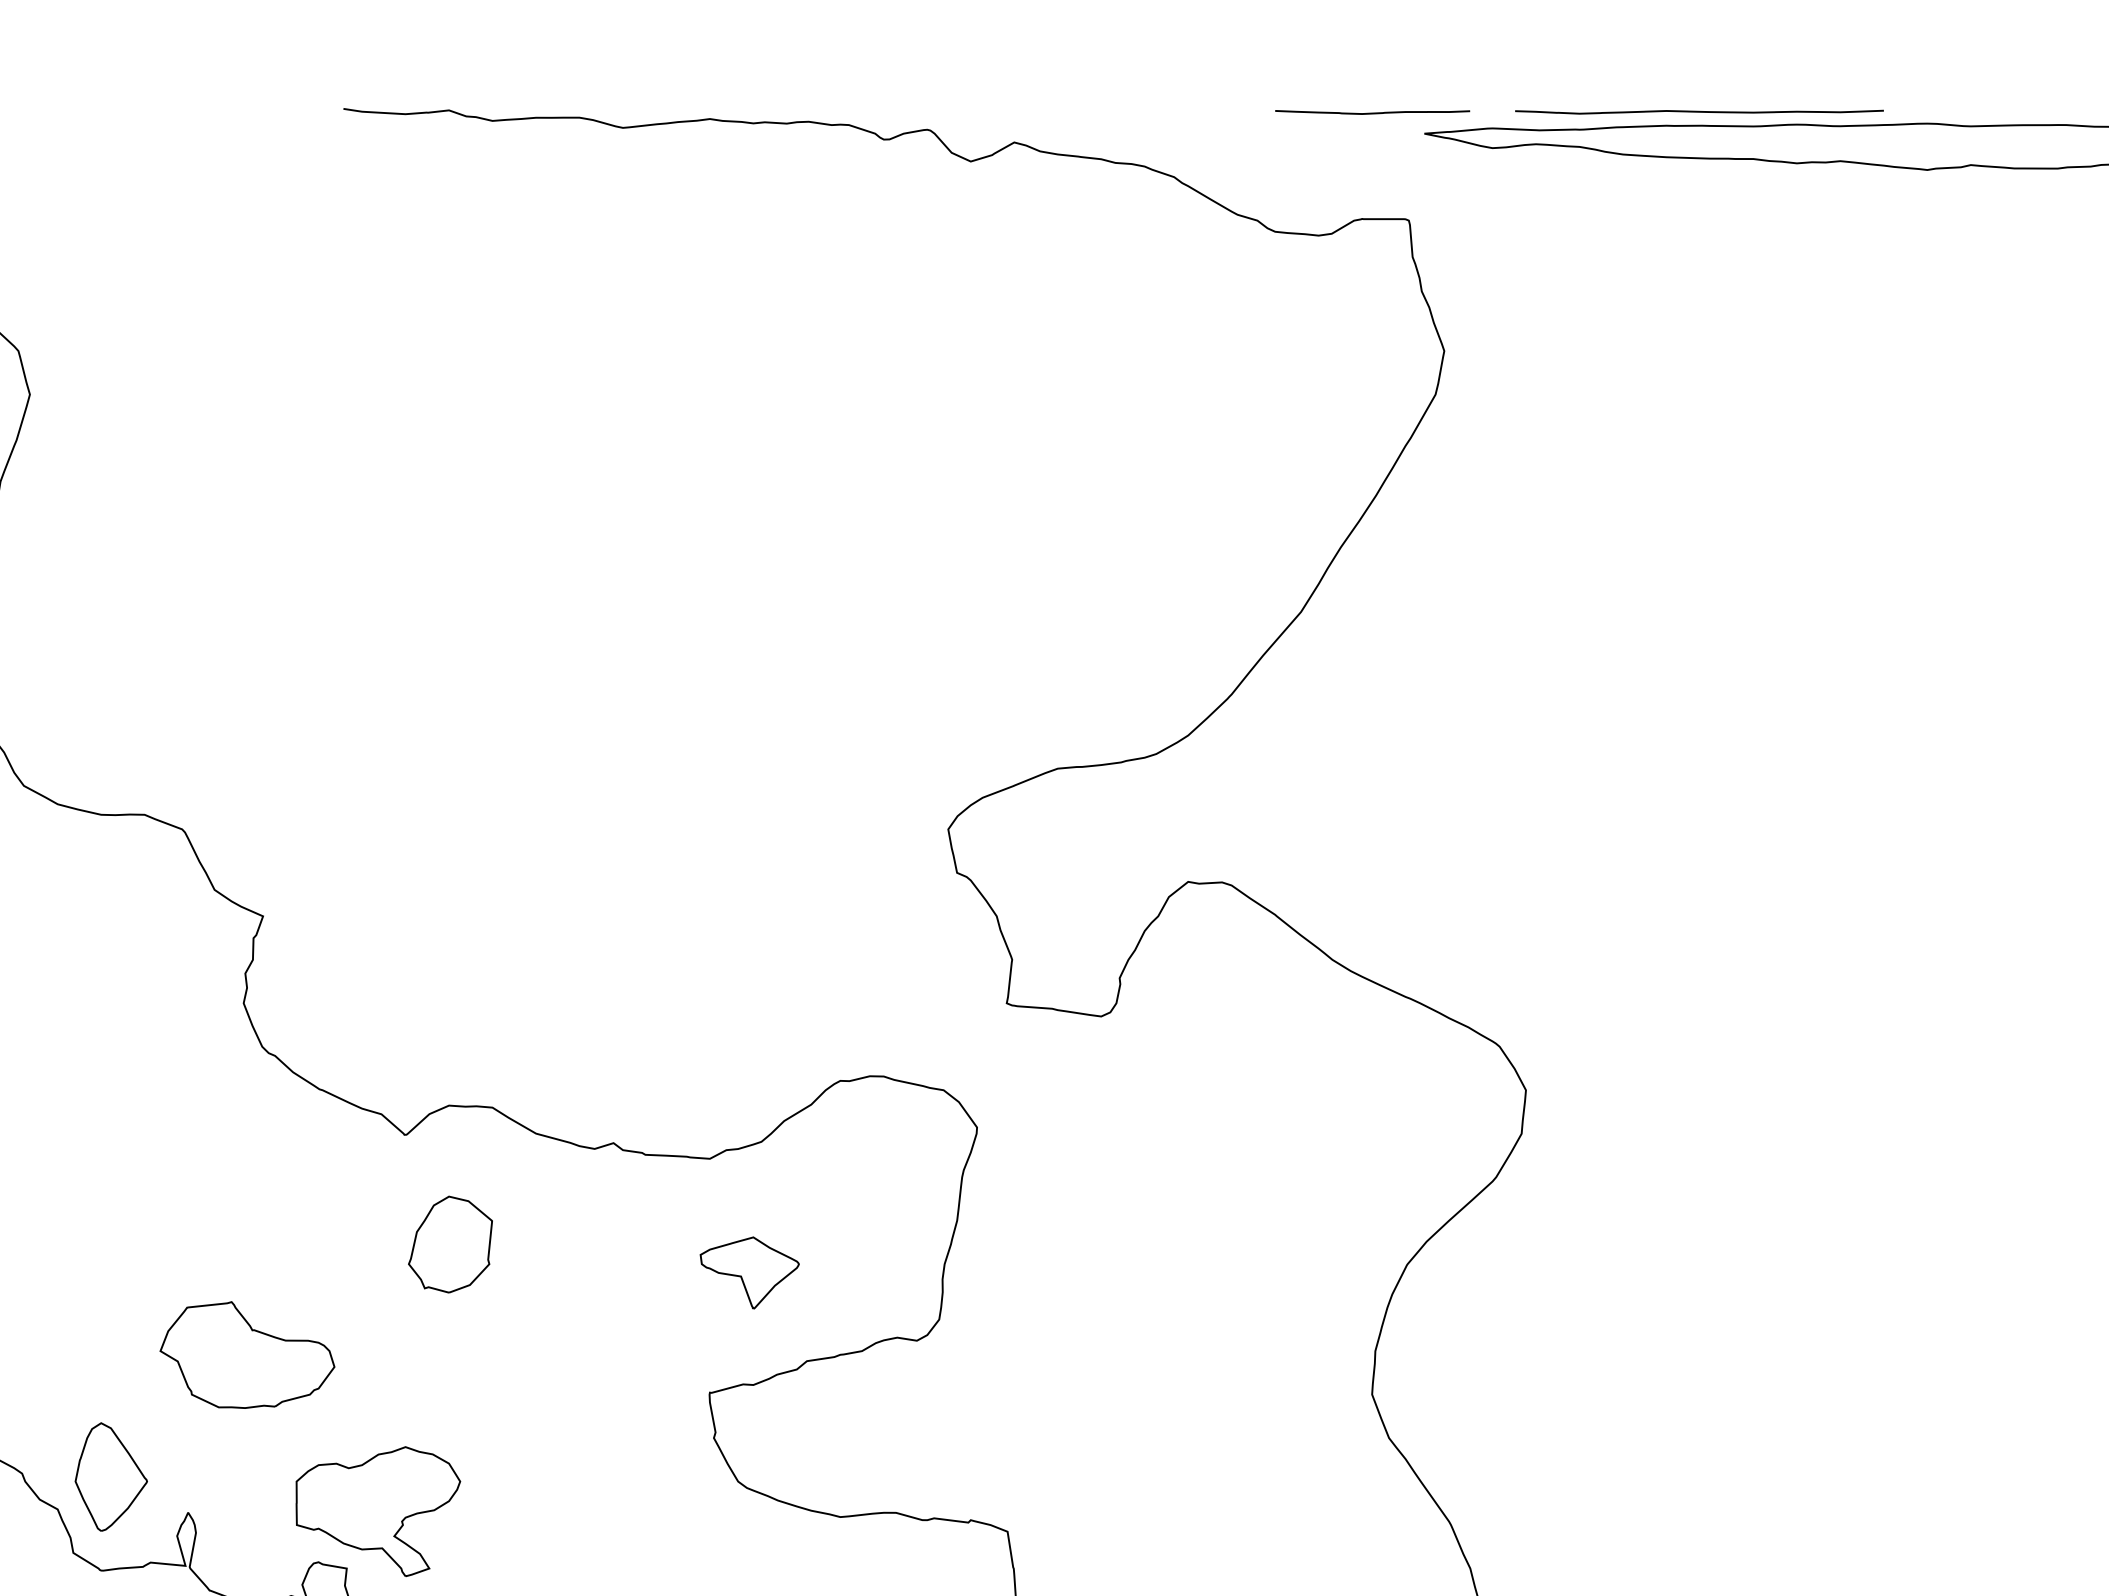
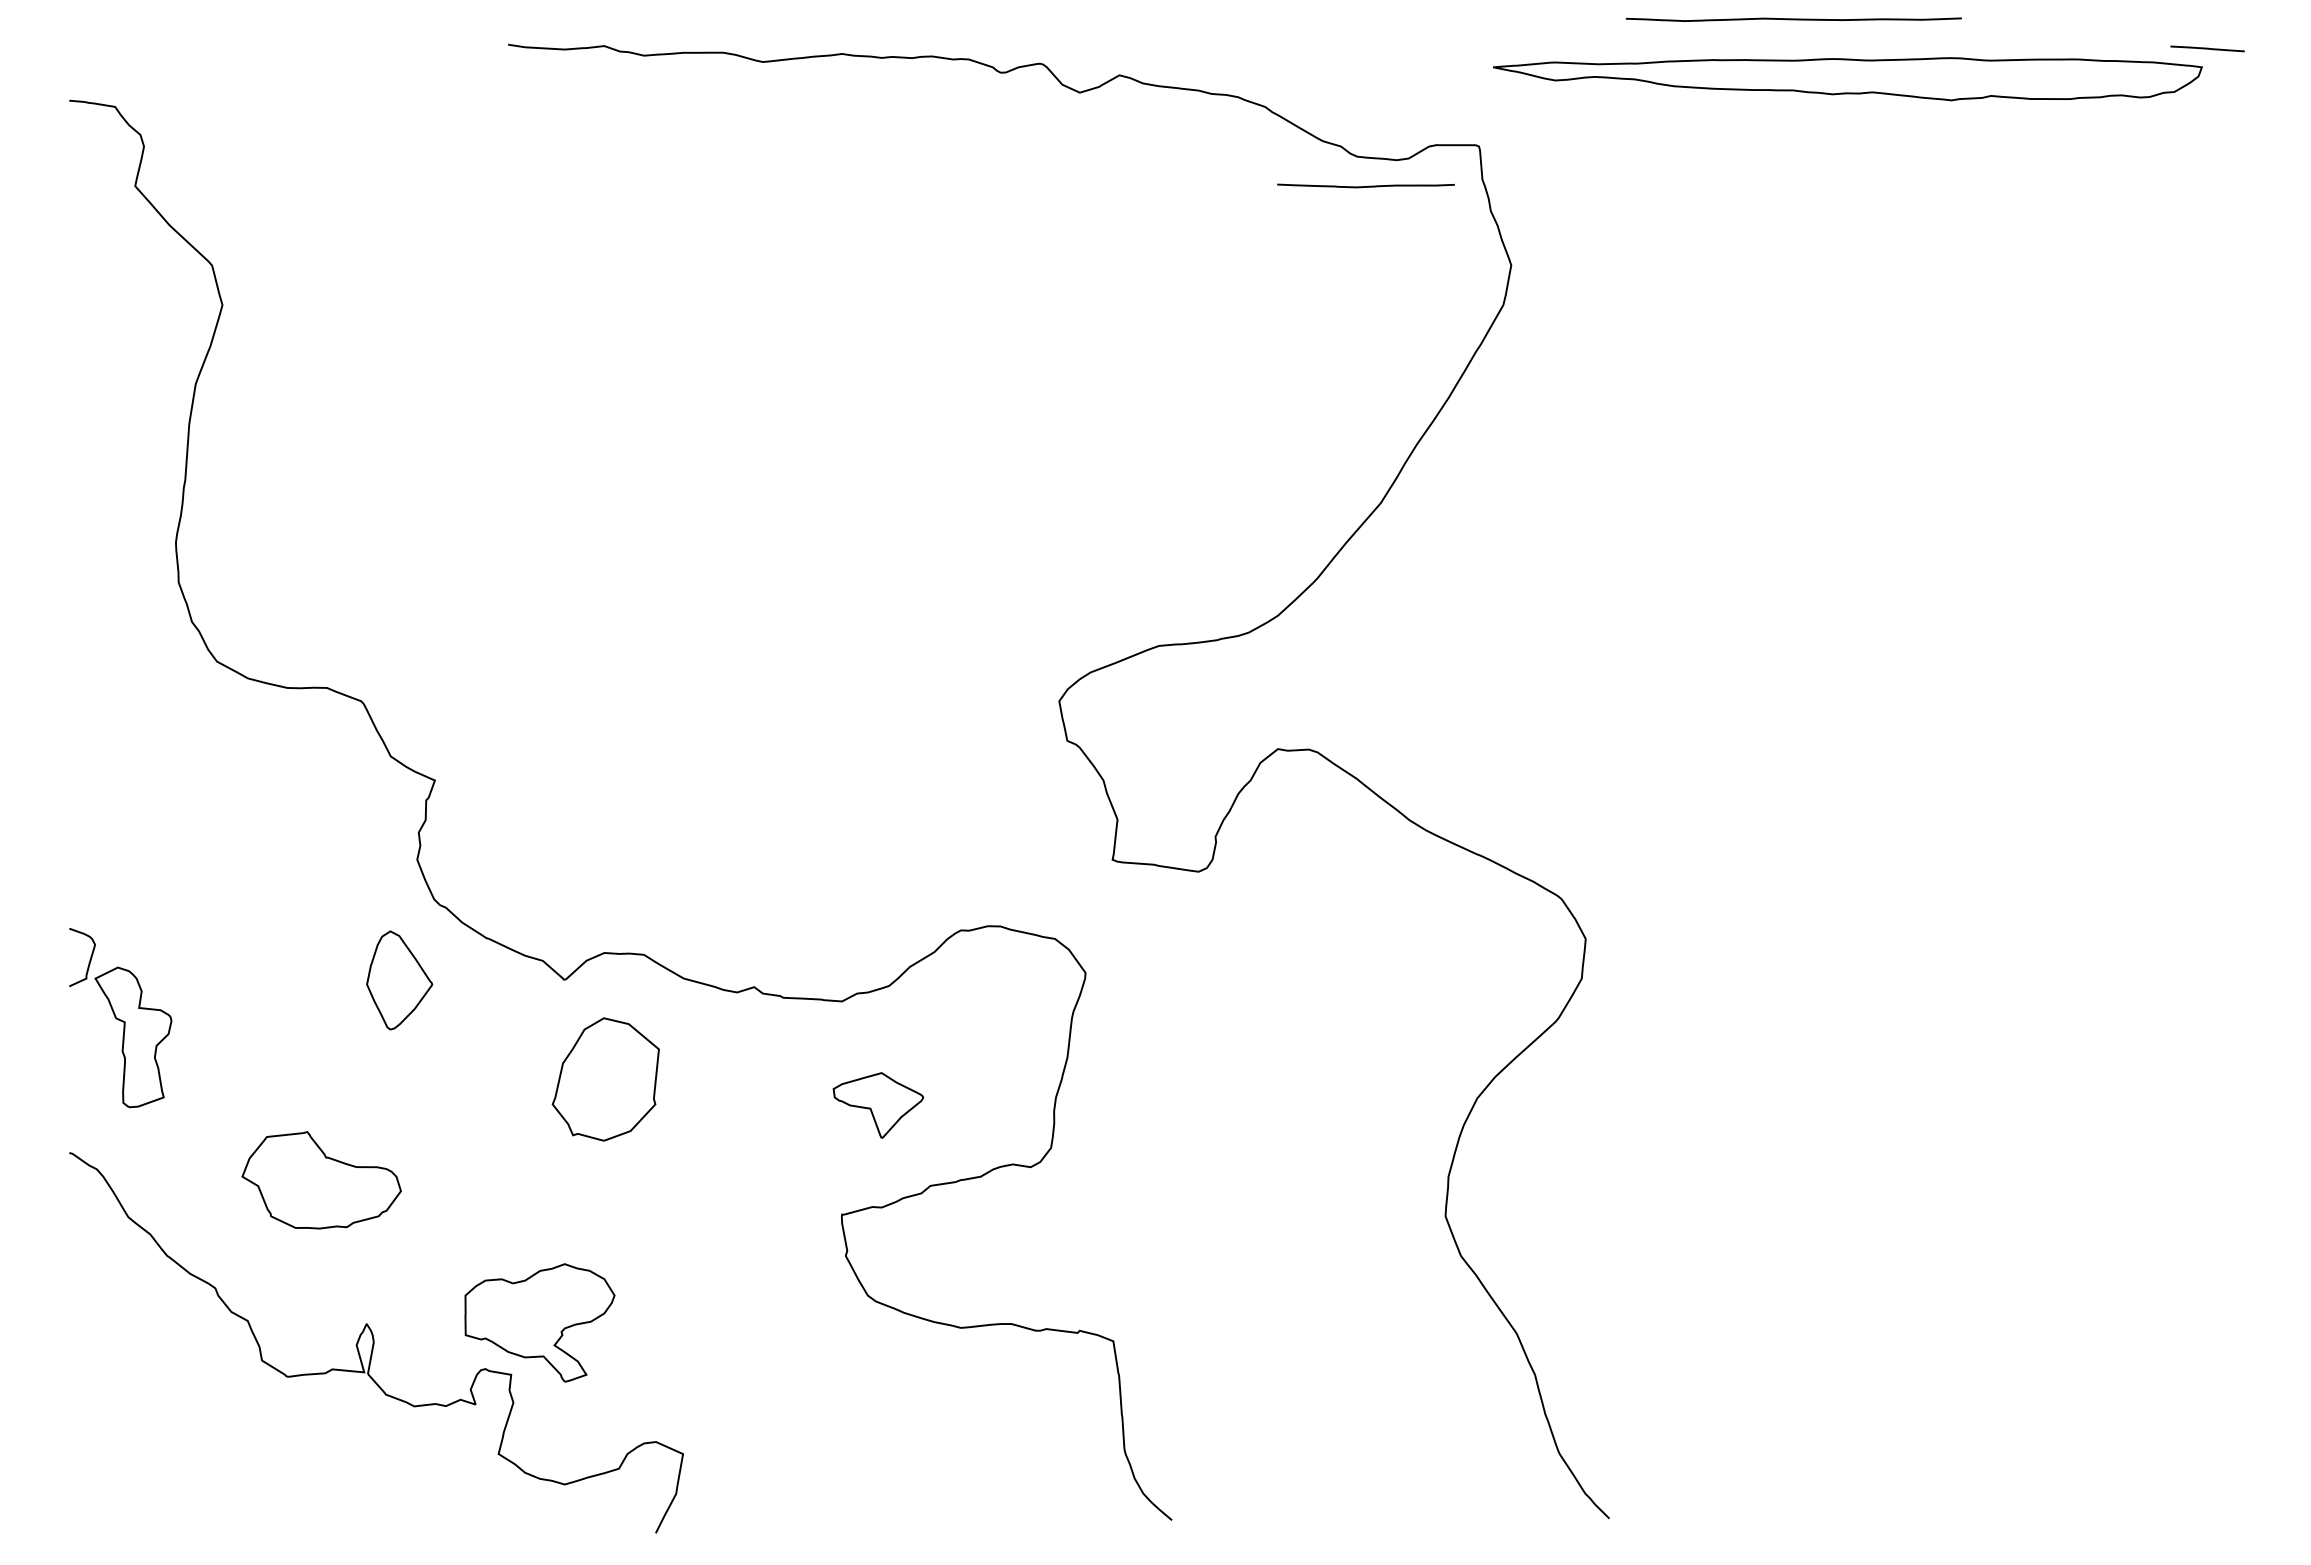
curve: (1699, 111) -> (1793, 19), moved
curve: (1372, 113) -> (1365, 186), moved
part: (450, 1244) -> (605, 1079), size x1.4
part: (247, 1355) -> (321, 1180), moved
part: (111, 1477) -> (399, 980), moved

